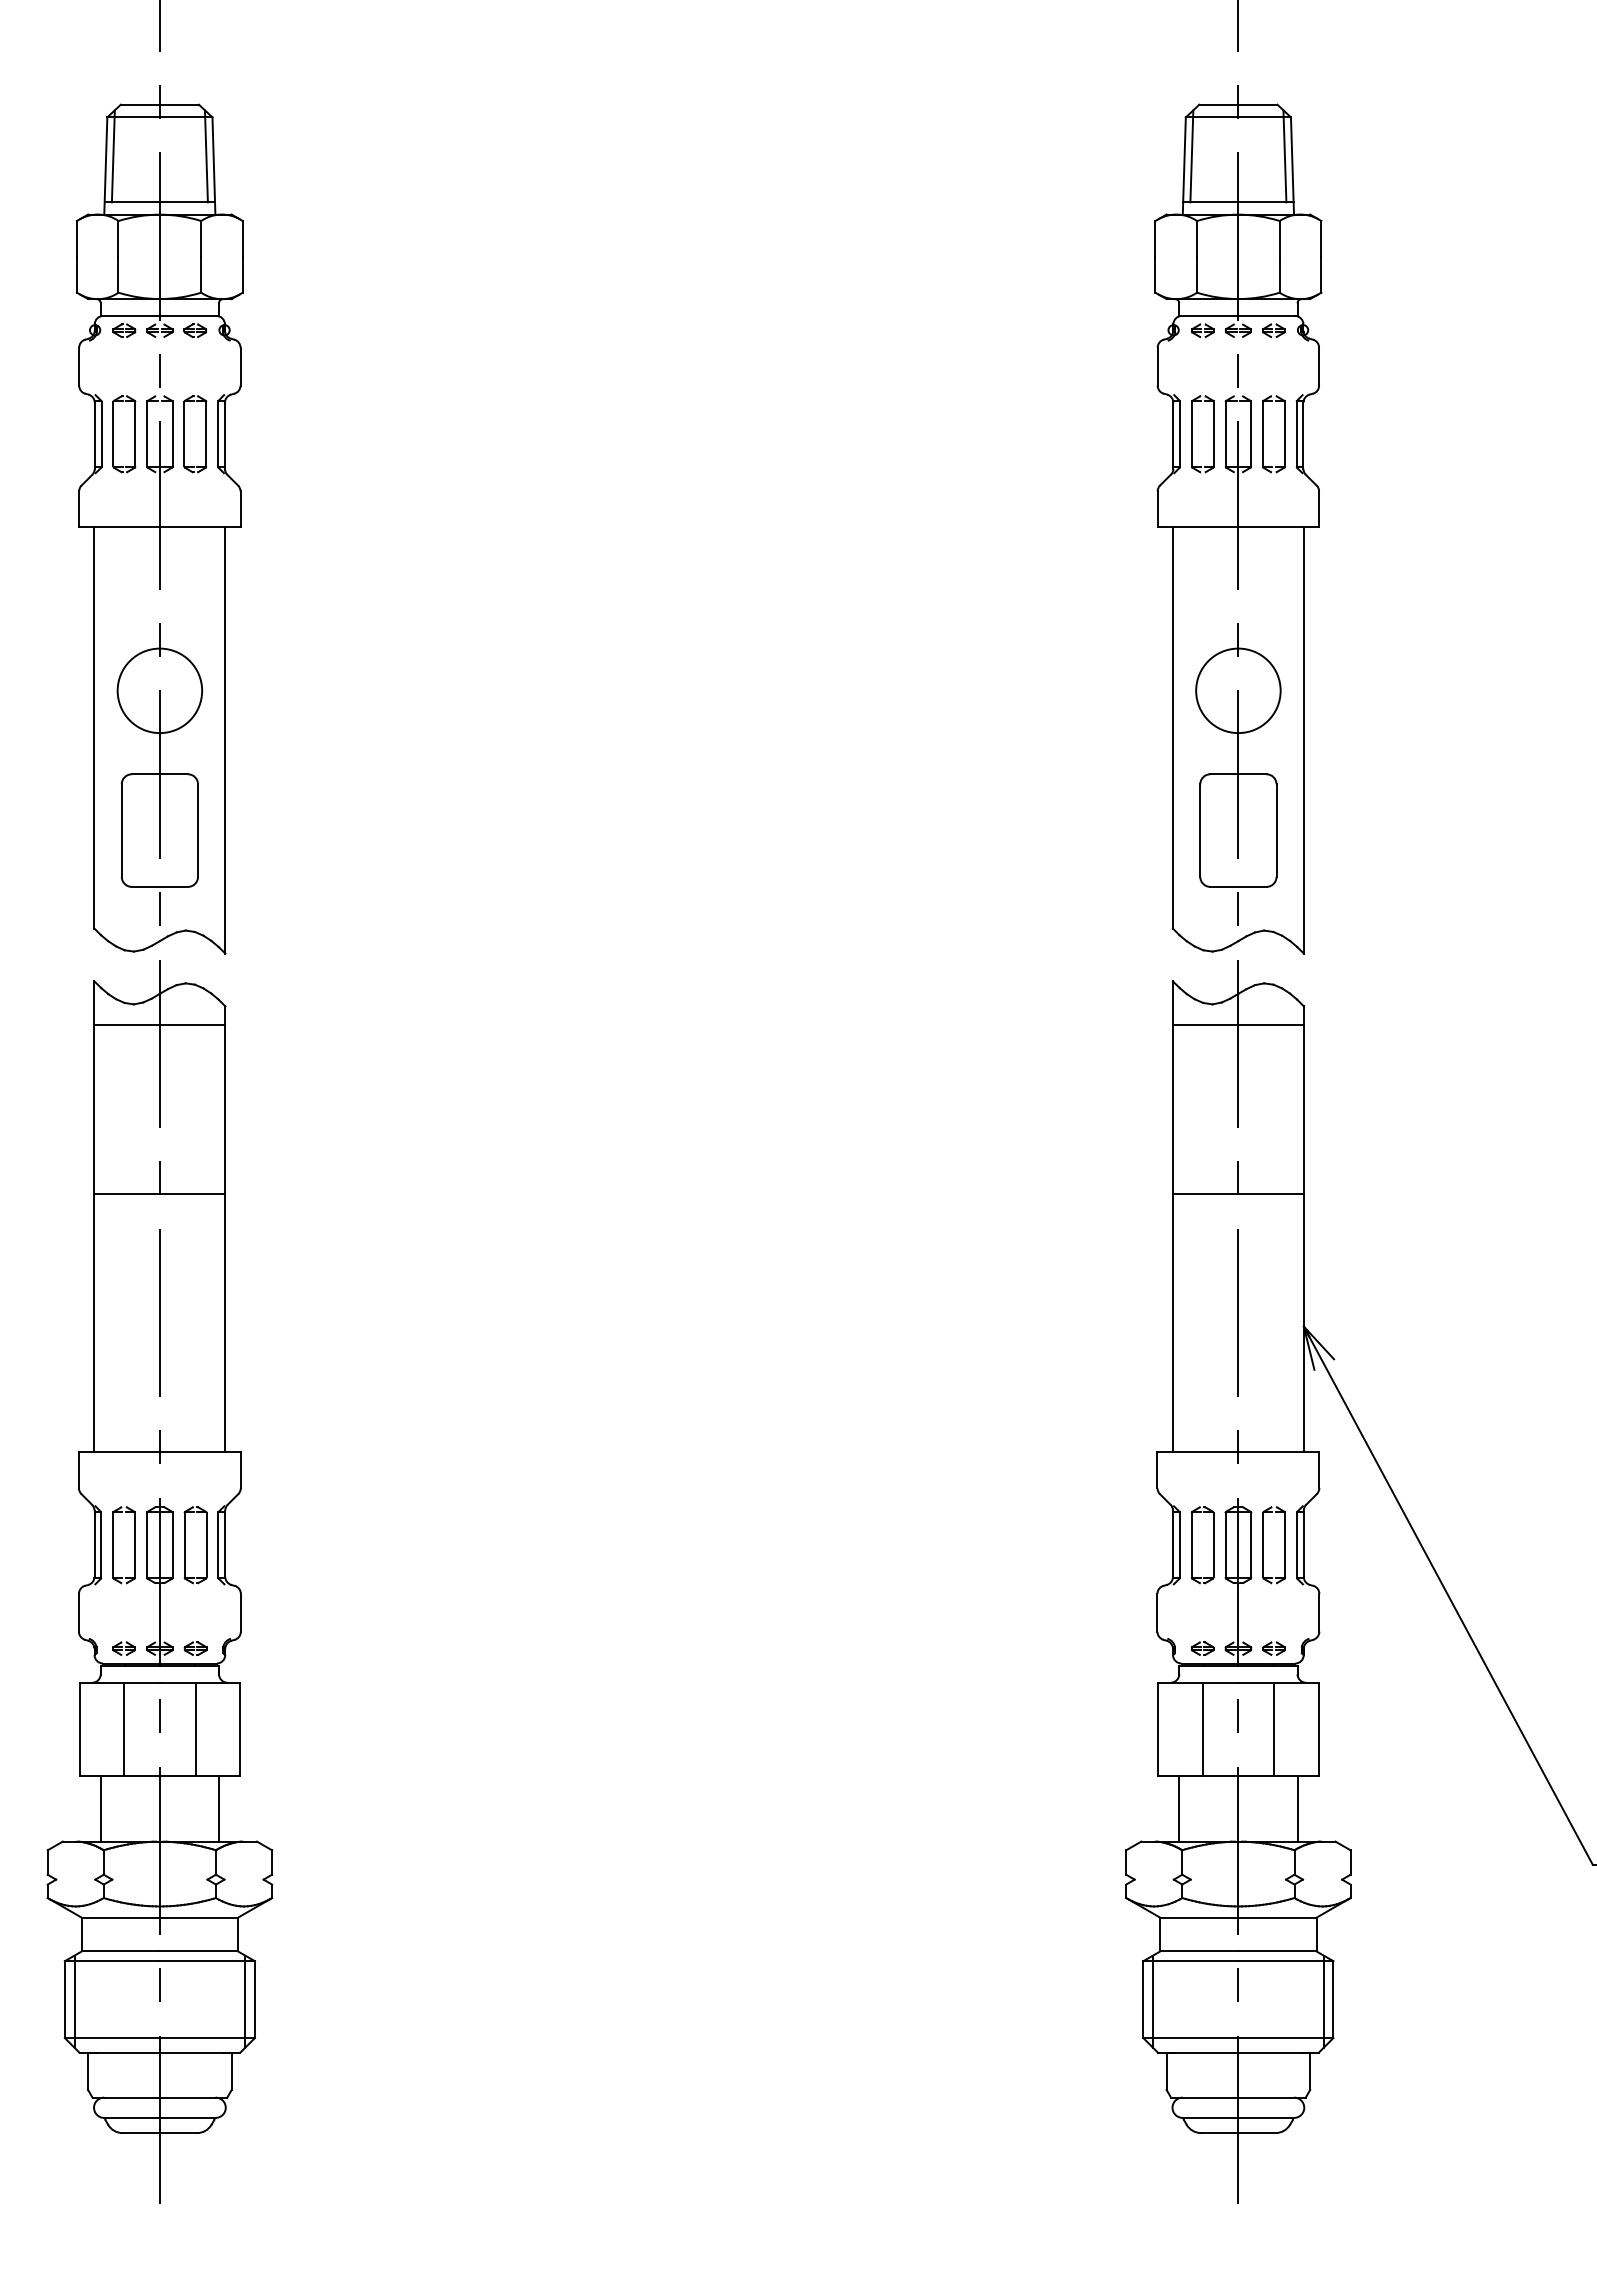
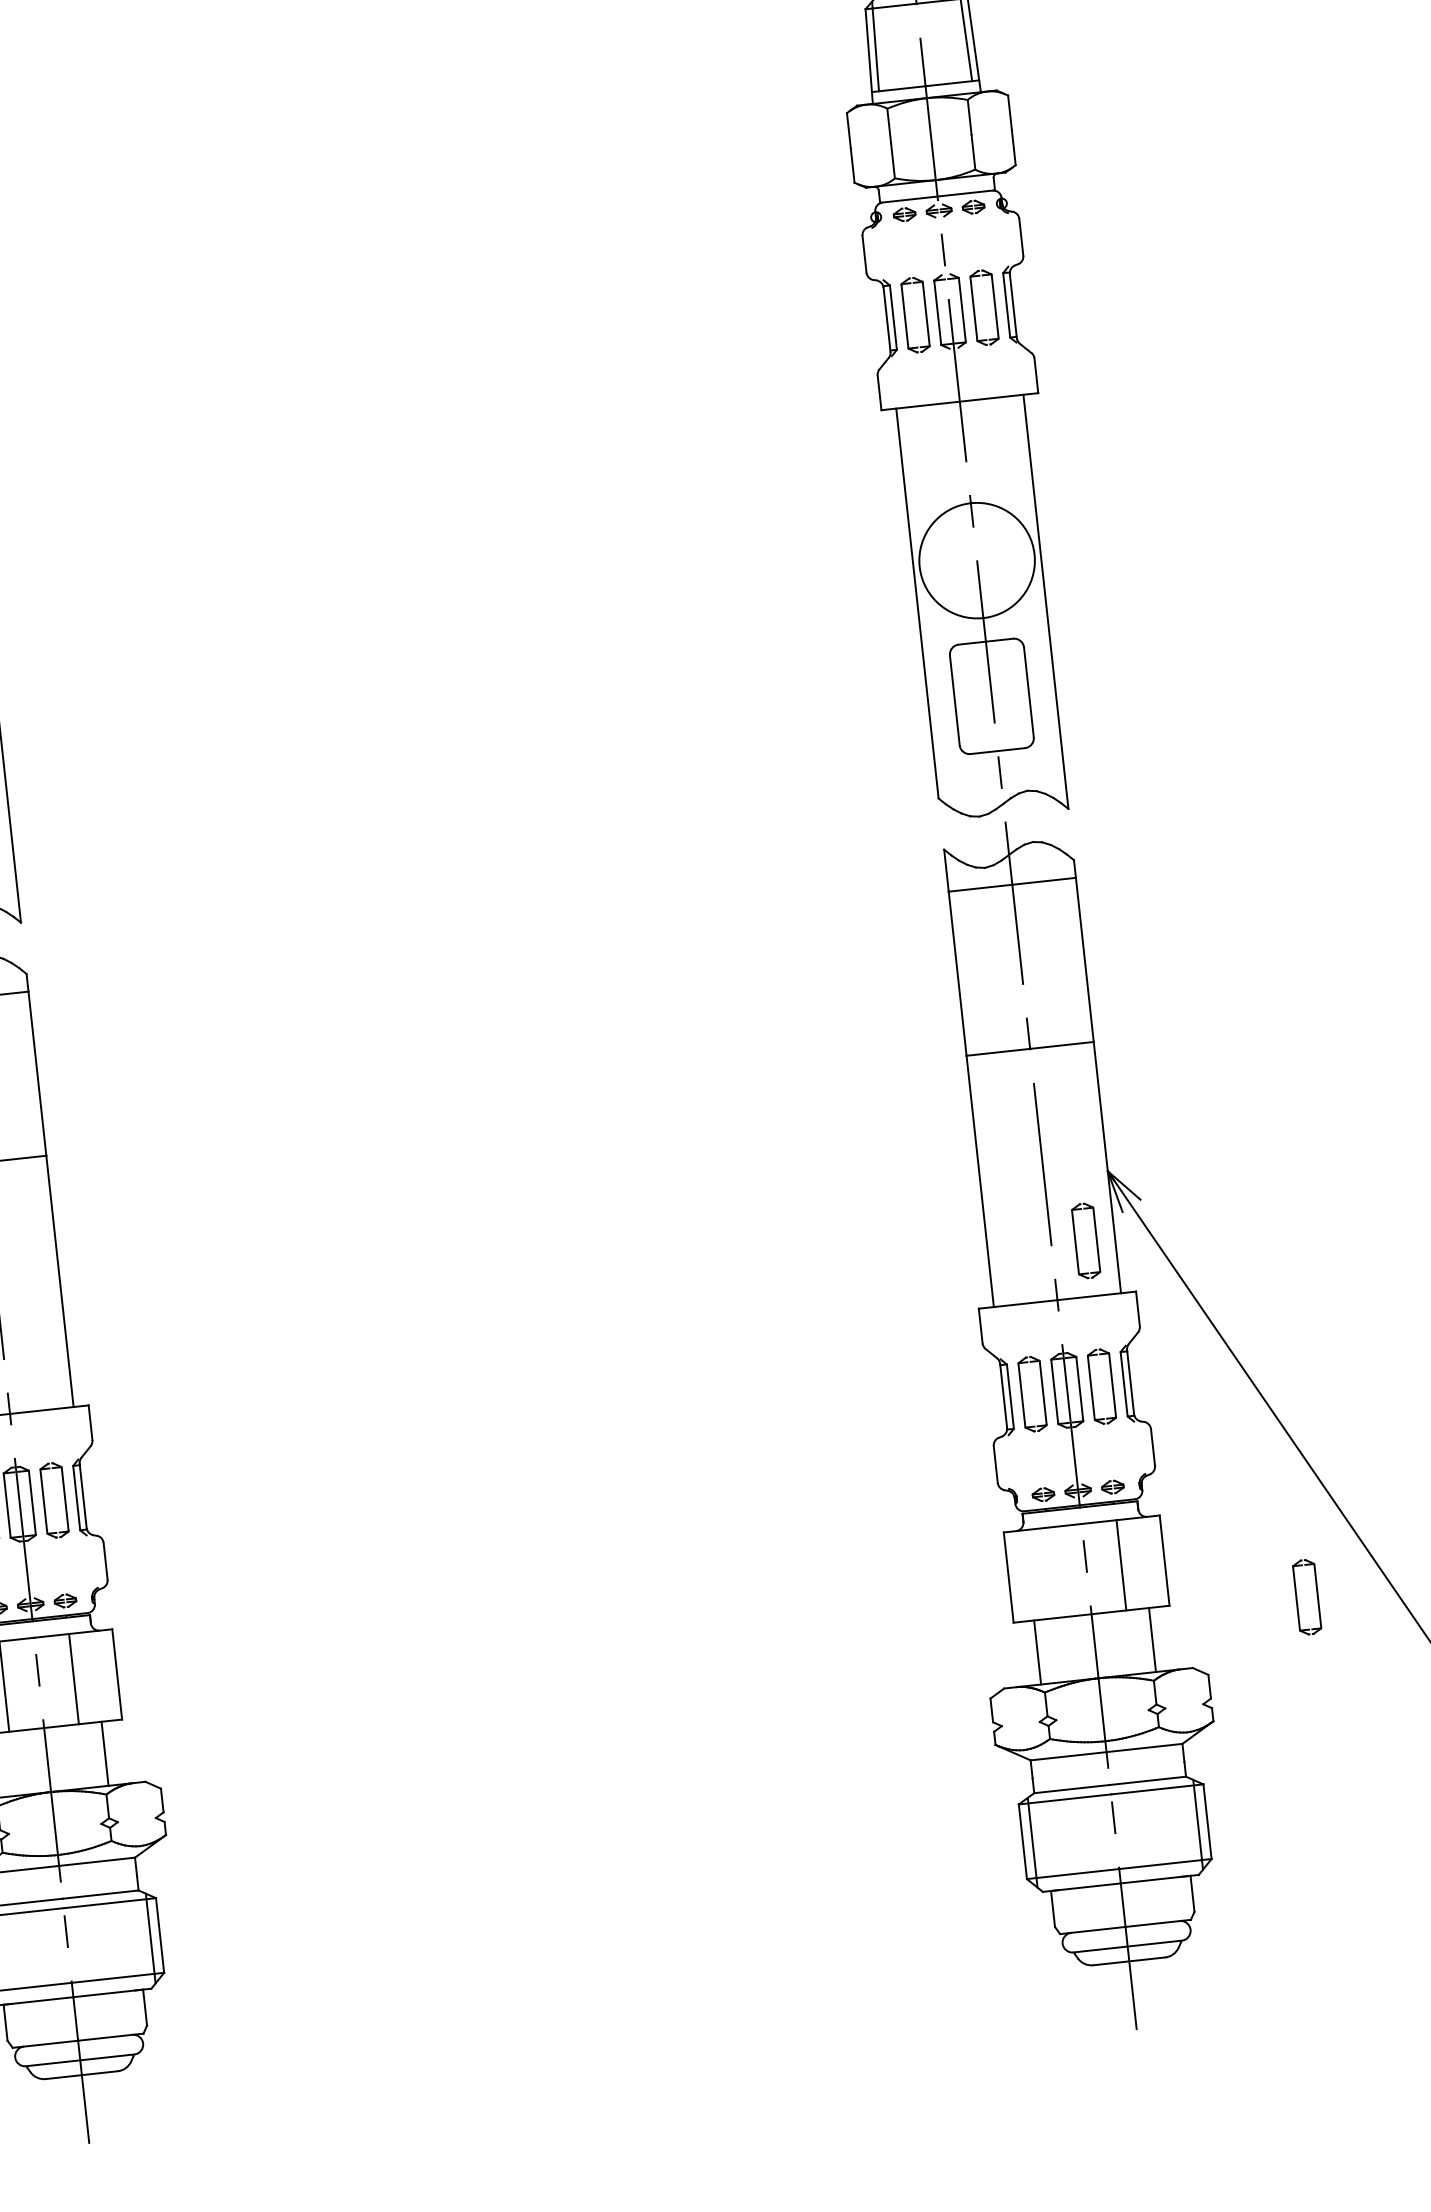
circle: (1238, 690) -> (977, 560), size x1.4
part: (1263, 1395) -> (1075, 1242), added
line: (1202, 1728) -> (1051, 1572), removed
part: (1449, 1782) -> (1297, 1598), added

